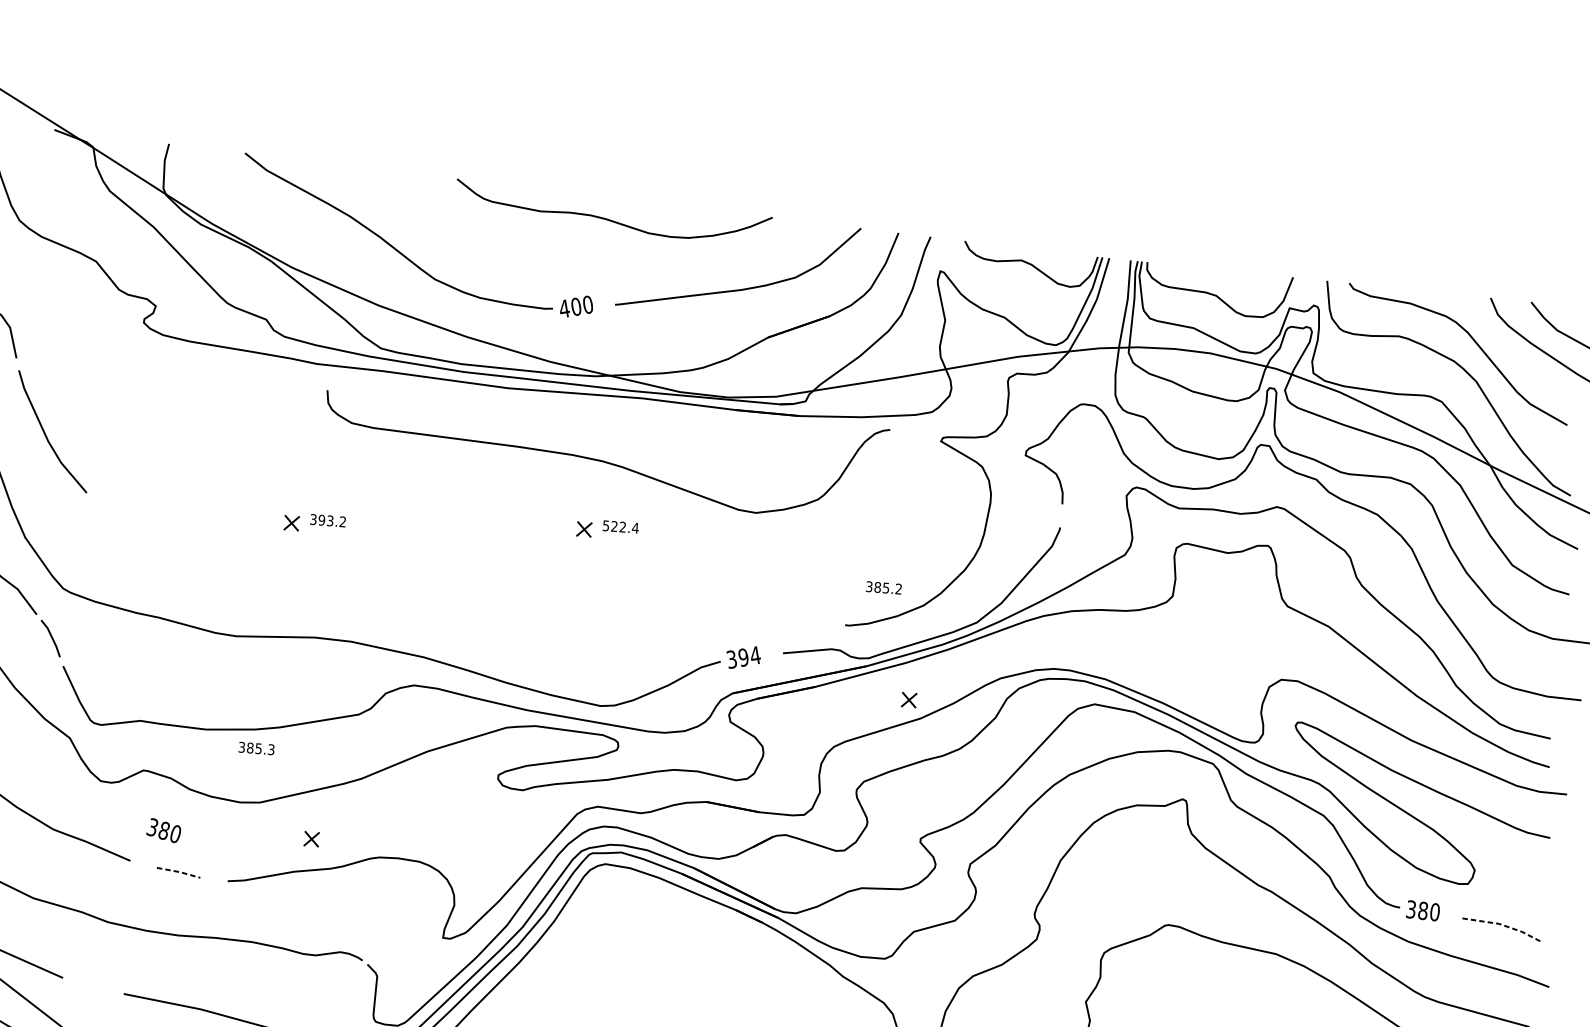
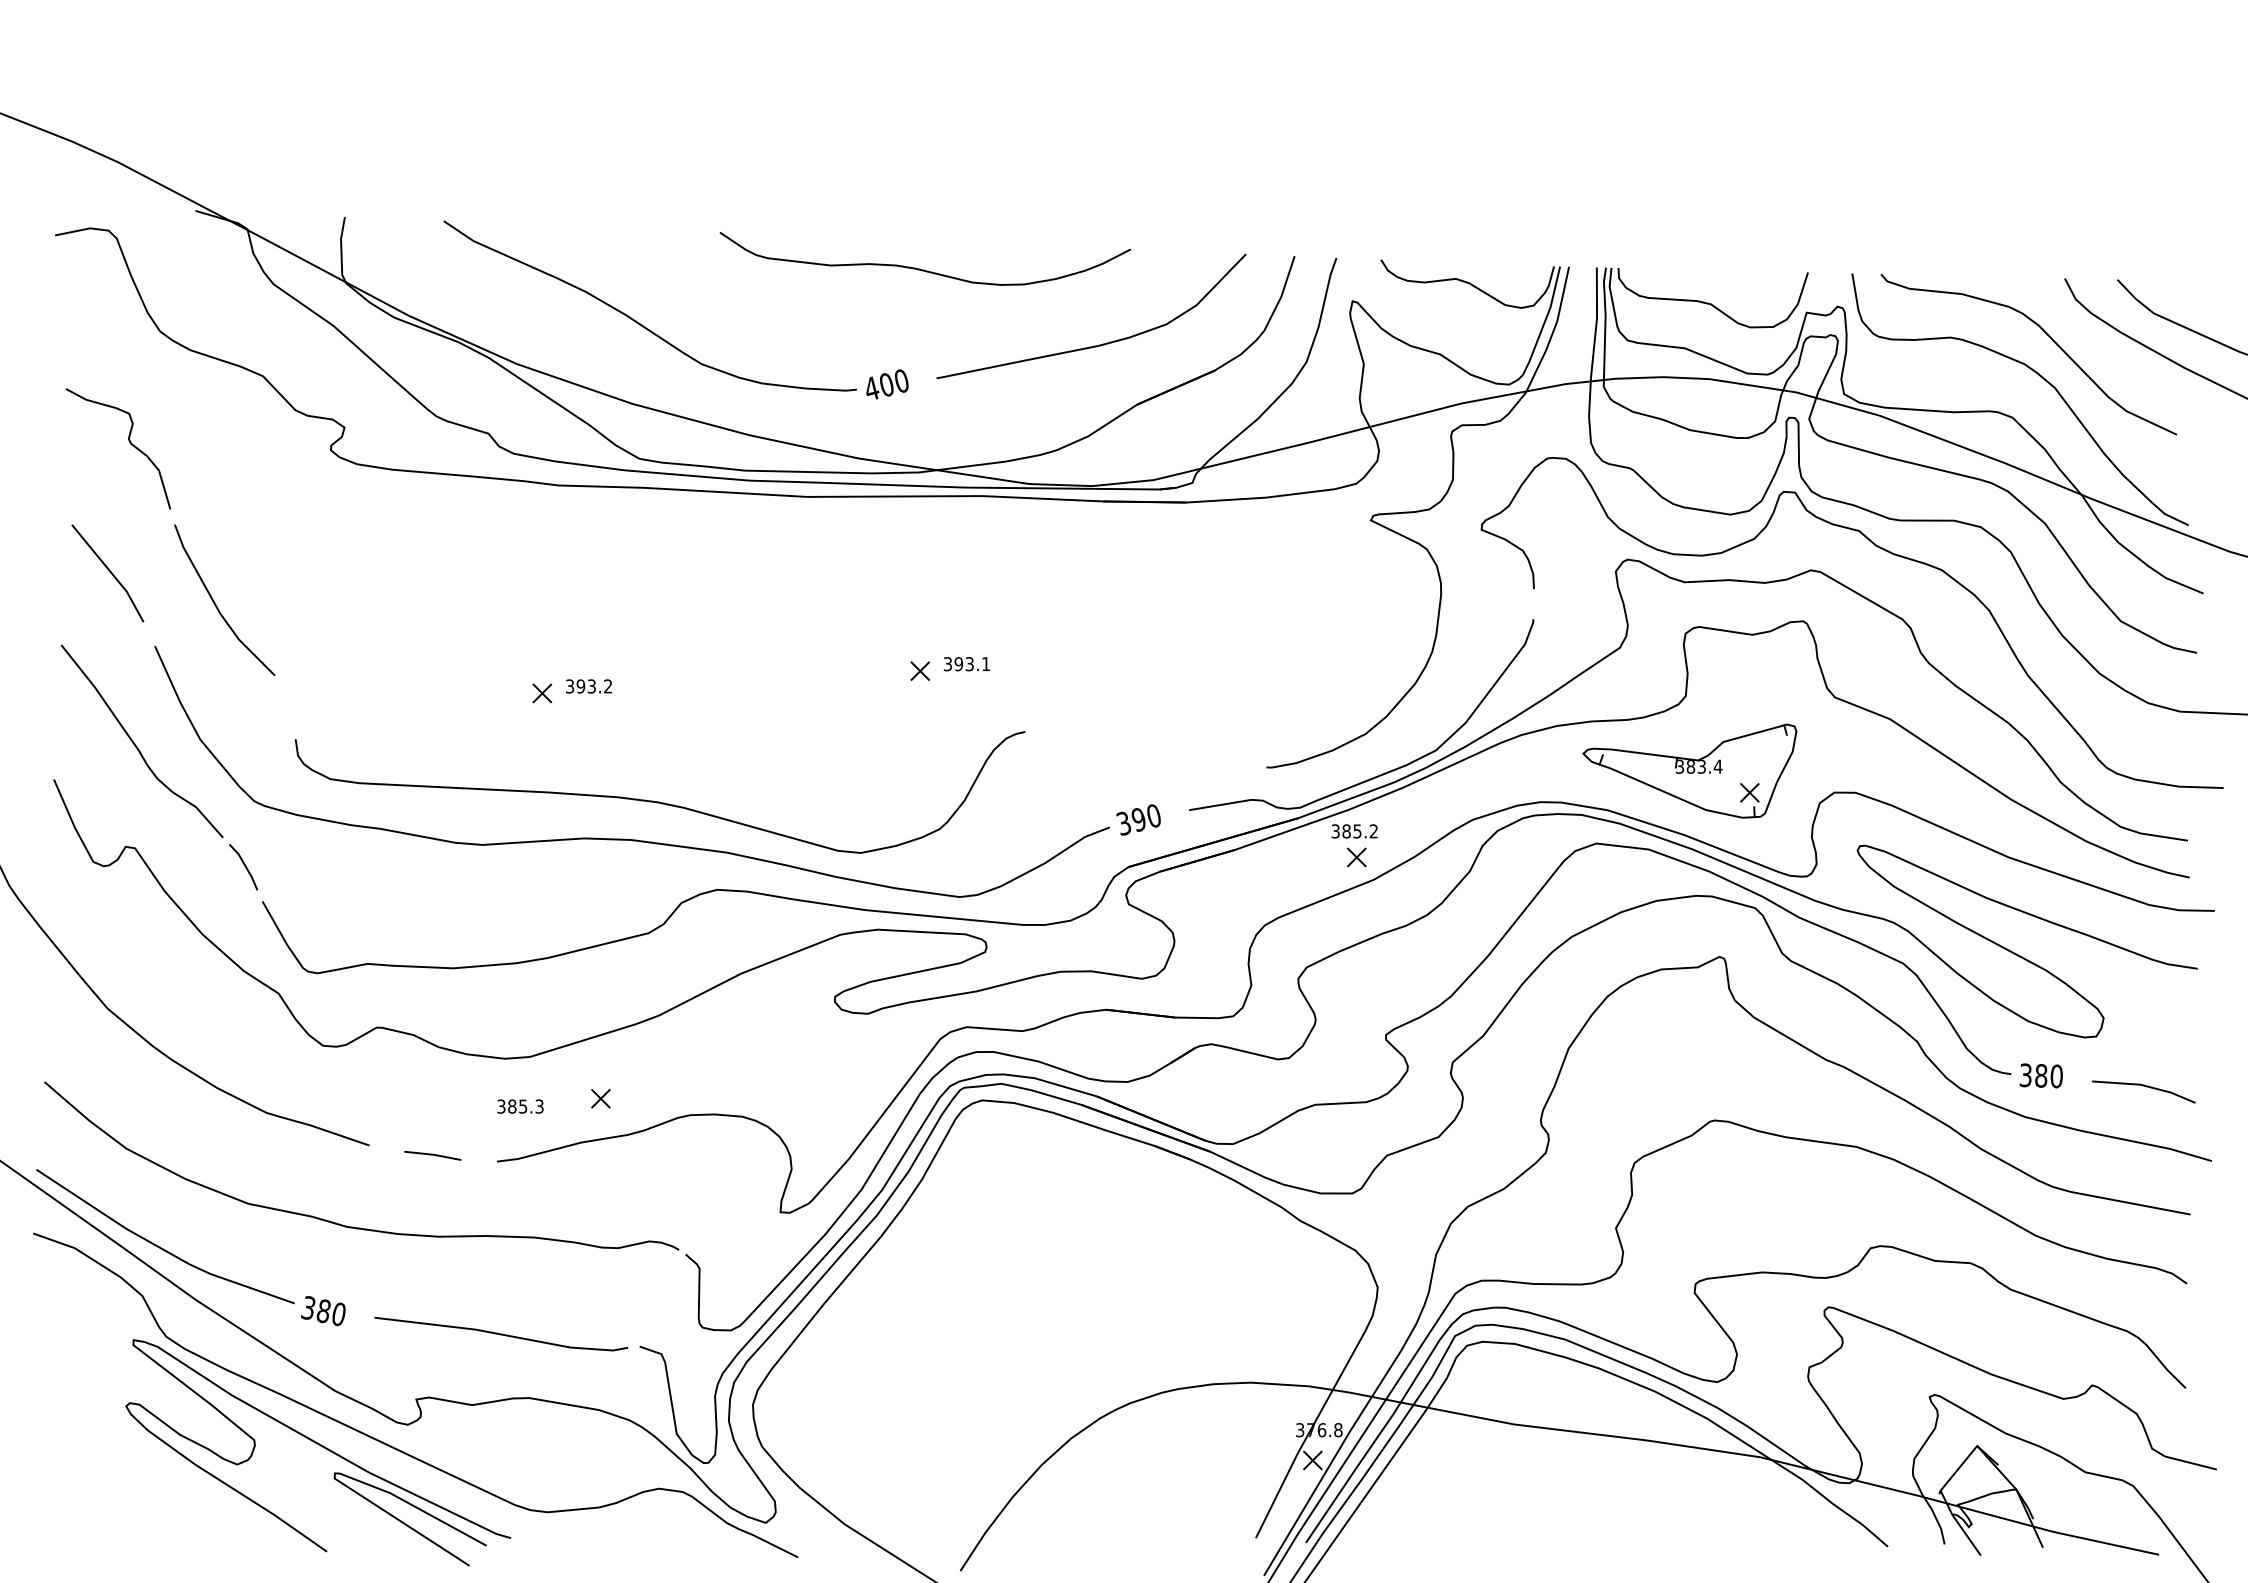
curve: (604, 460) -> (659, 801), moved
text: (621, 527) -> (967, 664), 522.4 -> 393.1
text: (883, 588) -> (1354, 831), moved
part: (1170, 653) -> (1689, 770), added
text: (755, 655) -> (1154, 815), 394 -> 390
text: (256, 748) -> (520, 1106), moved
text: (163, 831) -> (323, 1311), moved
line: (179, 871) -> (433, 1154), dashed -> solid
line: (1502, 924) -> (2145, 1085), dashed -> solid

